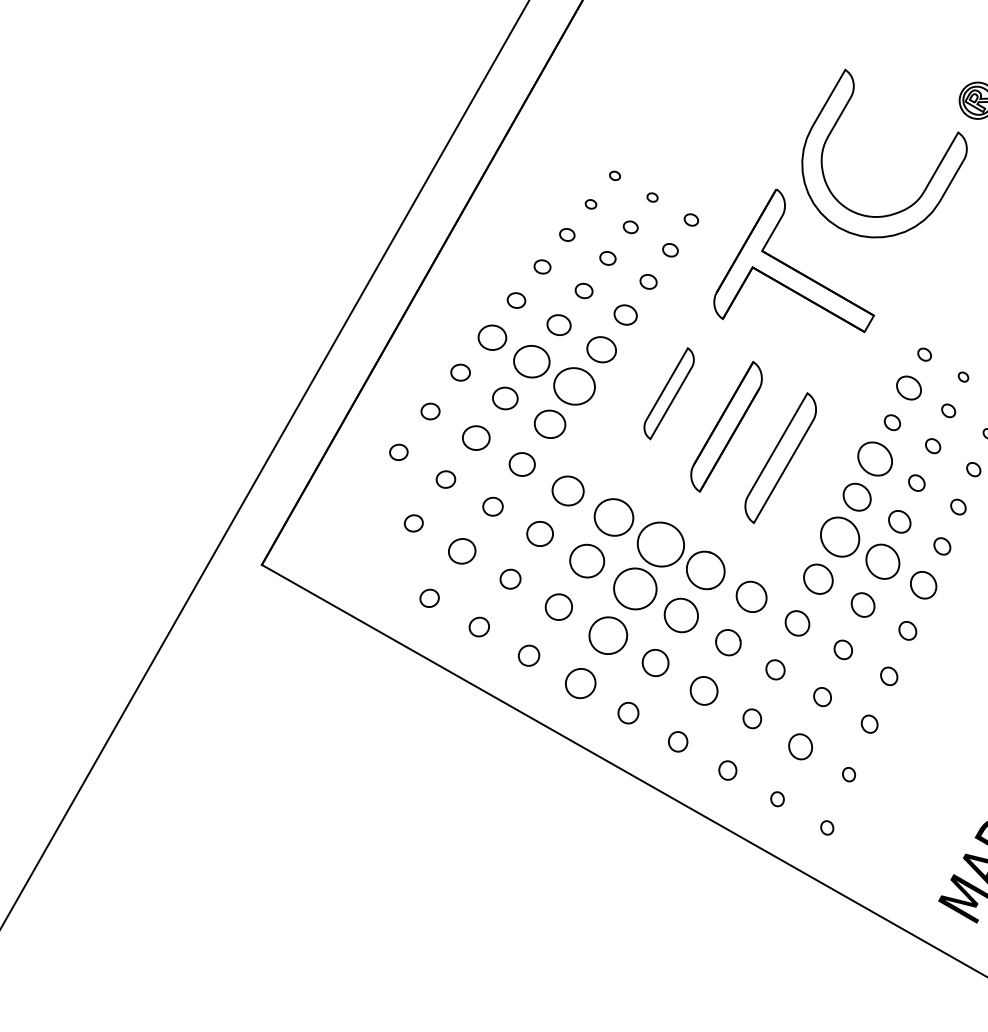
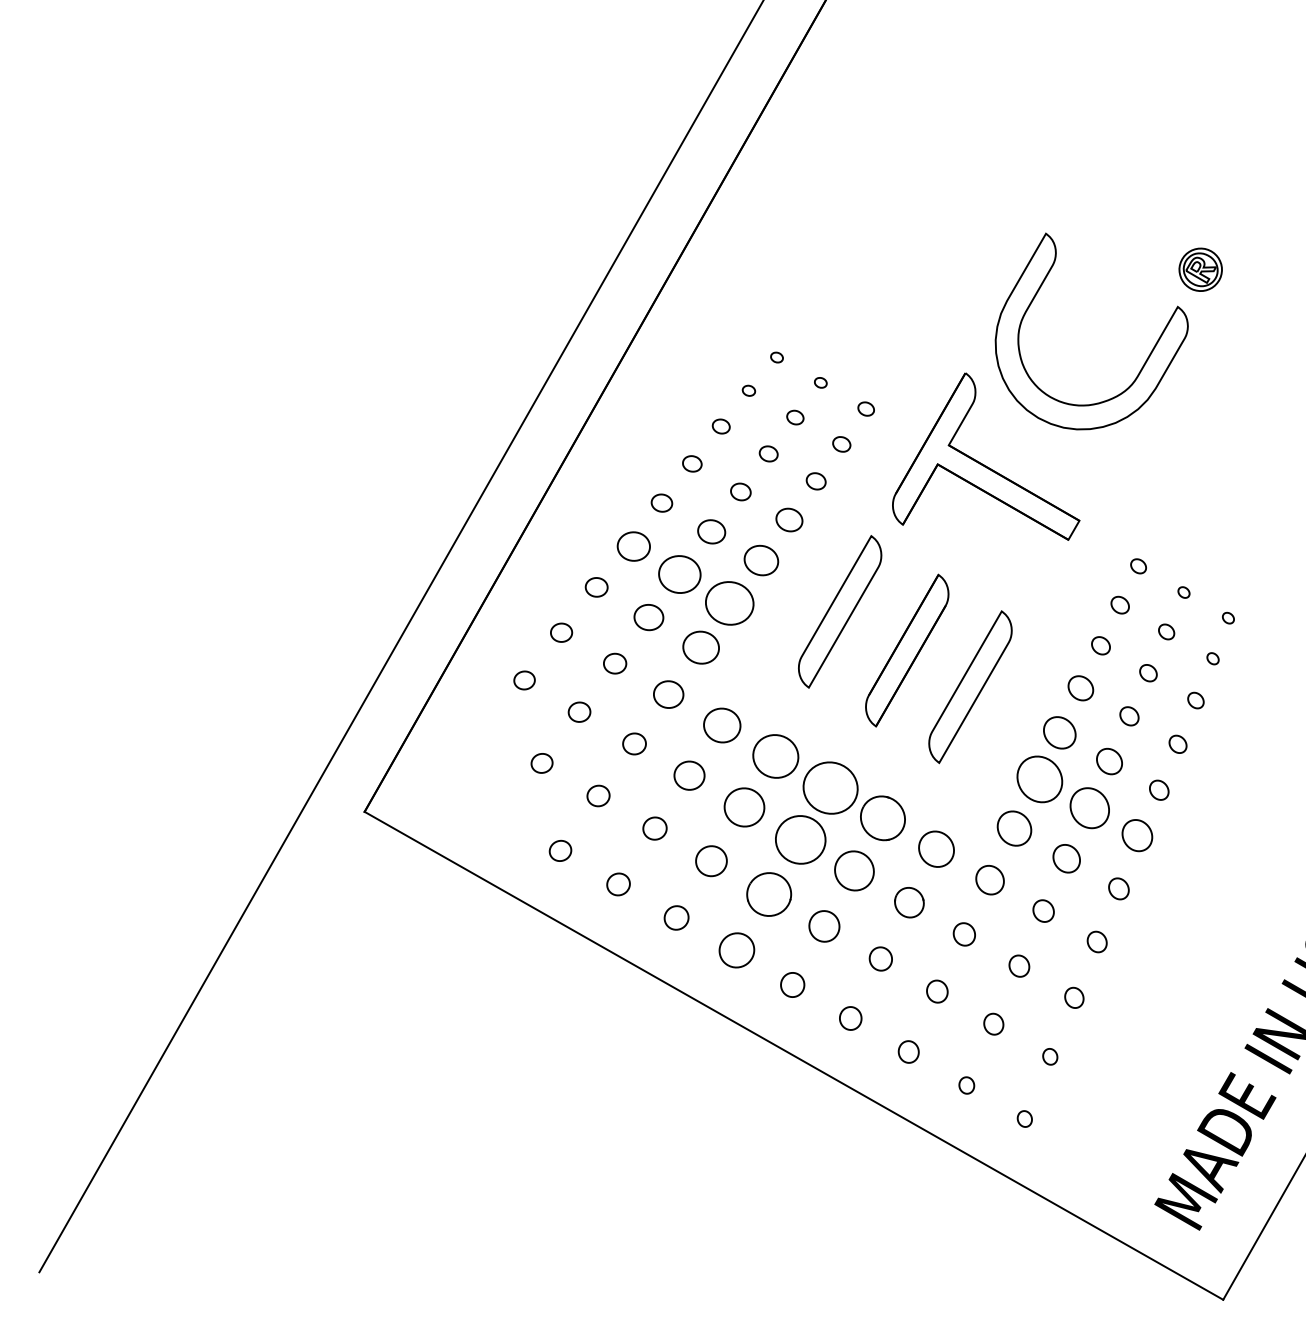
part: (908, 387) -> (1119, 604), size x0.62
part: (669, 393) -> (840, 611), size x1.43
part: (476, 437) -> (615, 663), size x0.71
part: (874, 459) -> (1080, 688), size x0.62
part: (462, 550) -> (598, 795), size x0.71
part: (703, 690) -> (880, 958), size x0.71
part: (800, 746) -> (993, 1023), size x0.71

